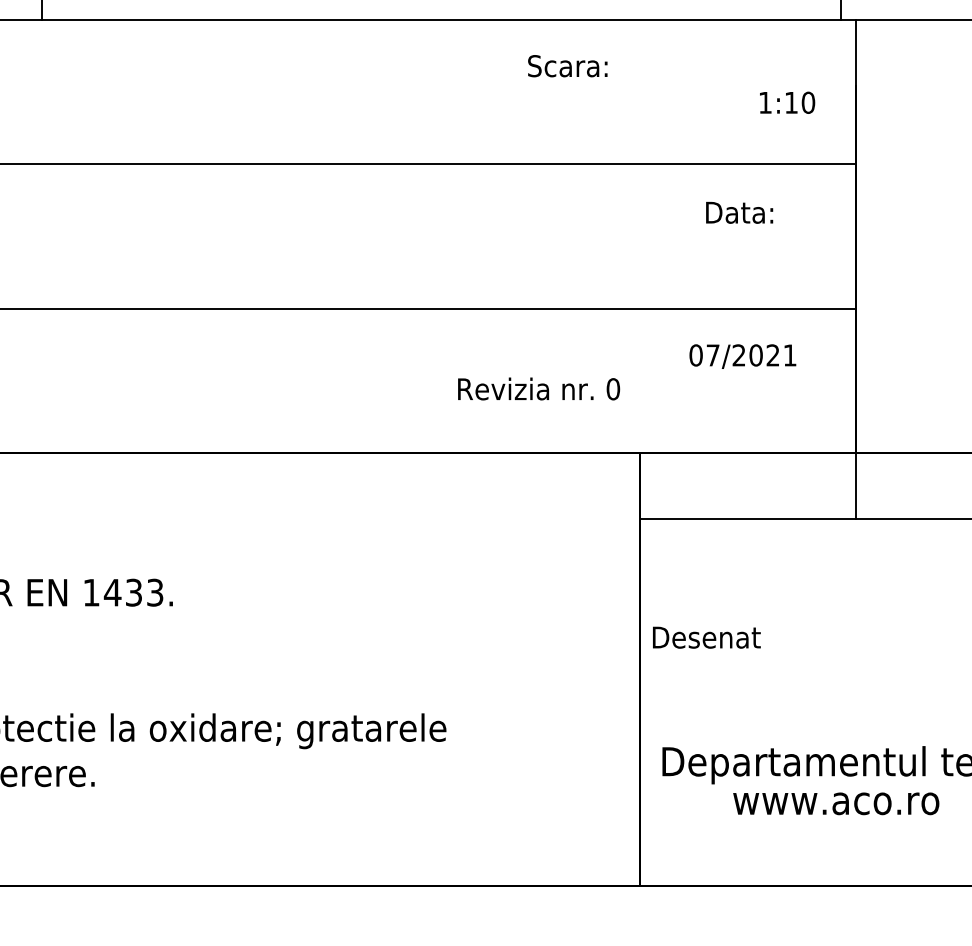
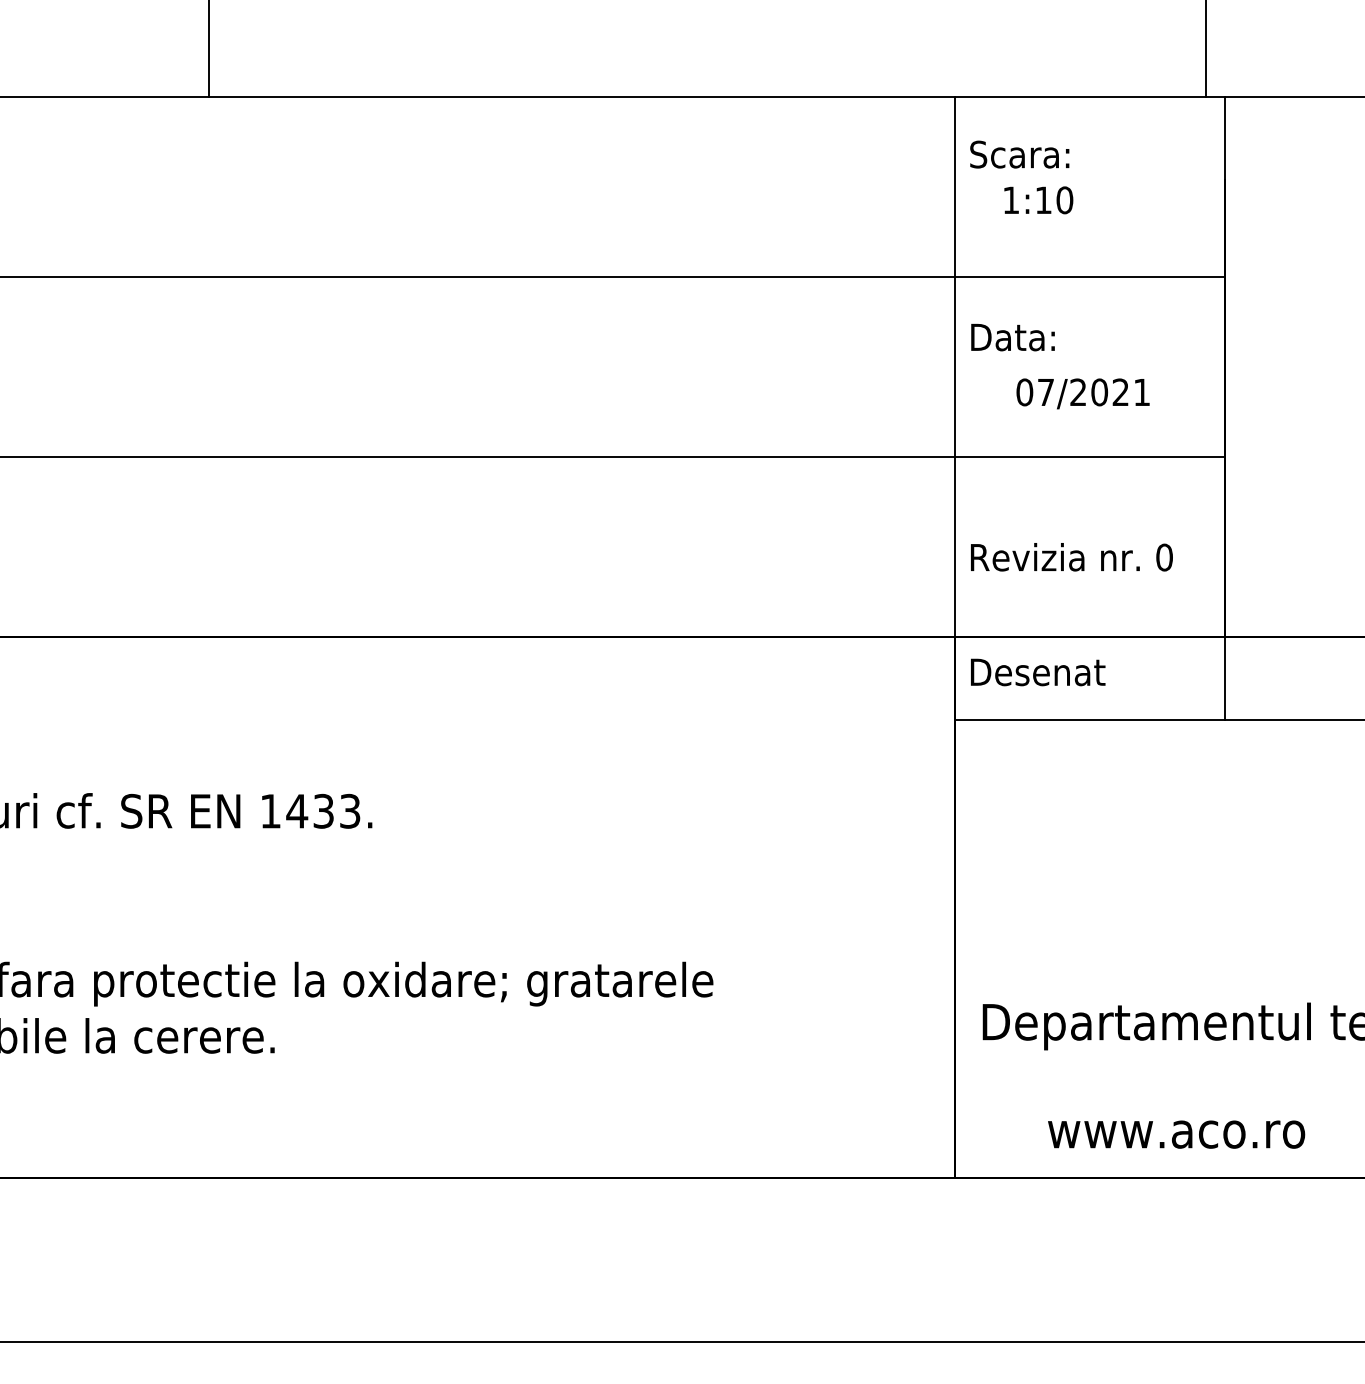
text: (567, 66) -> (1019, 154), moved
text: (787, 102) -> (1038, 200), moved
text: (739, 212) -> (1012, 337), moved
line: (639, 236) -> (954, 367), added
text: (742, 356) -> (1082, 393), moved
text: (538, 389) -> (1071, 557), moved
text: (707, 637) -> (1038, 672), moved
text: (836, 803) -> (1176, 1134), moved

